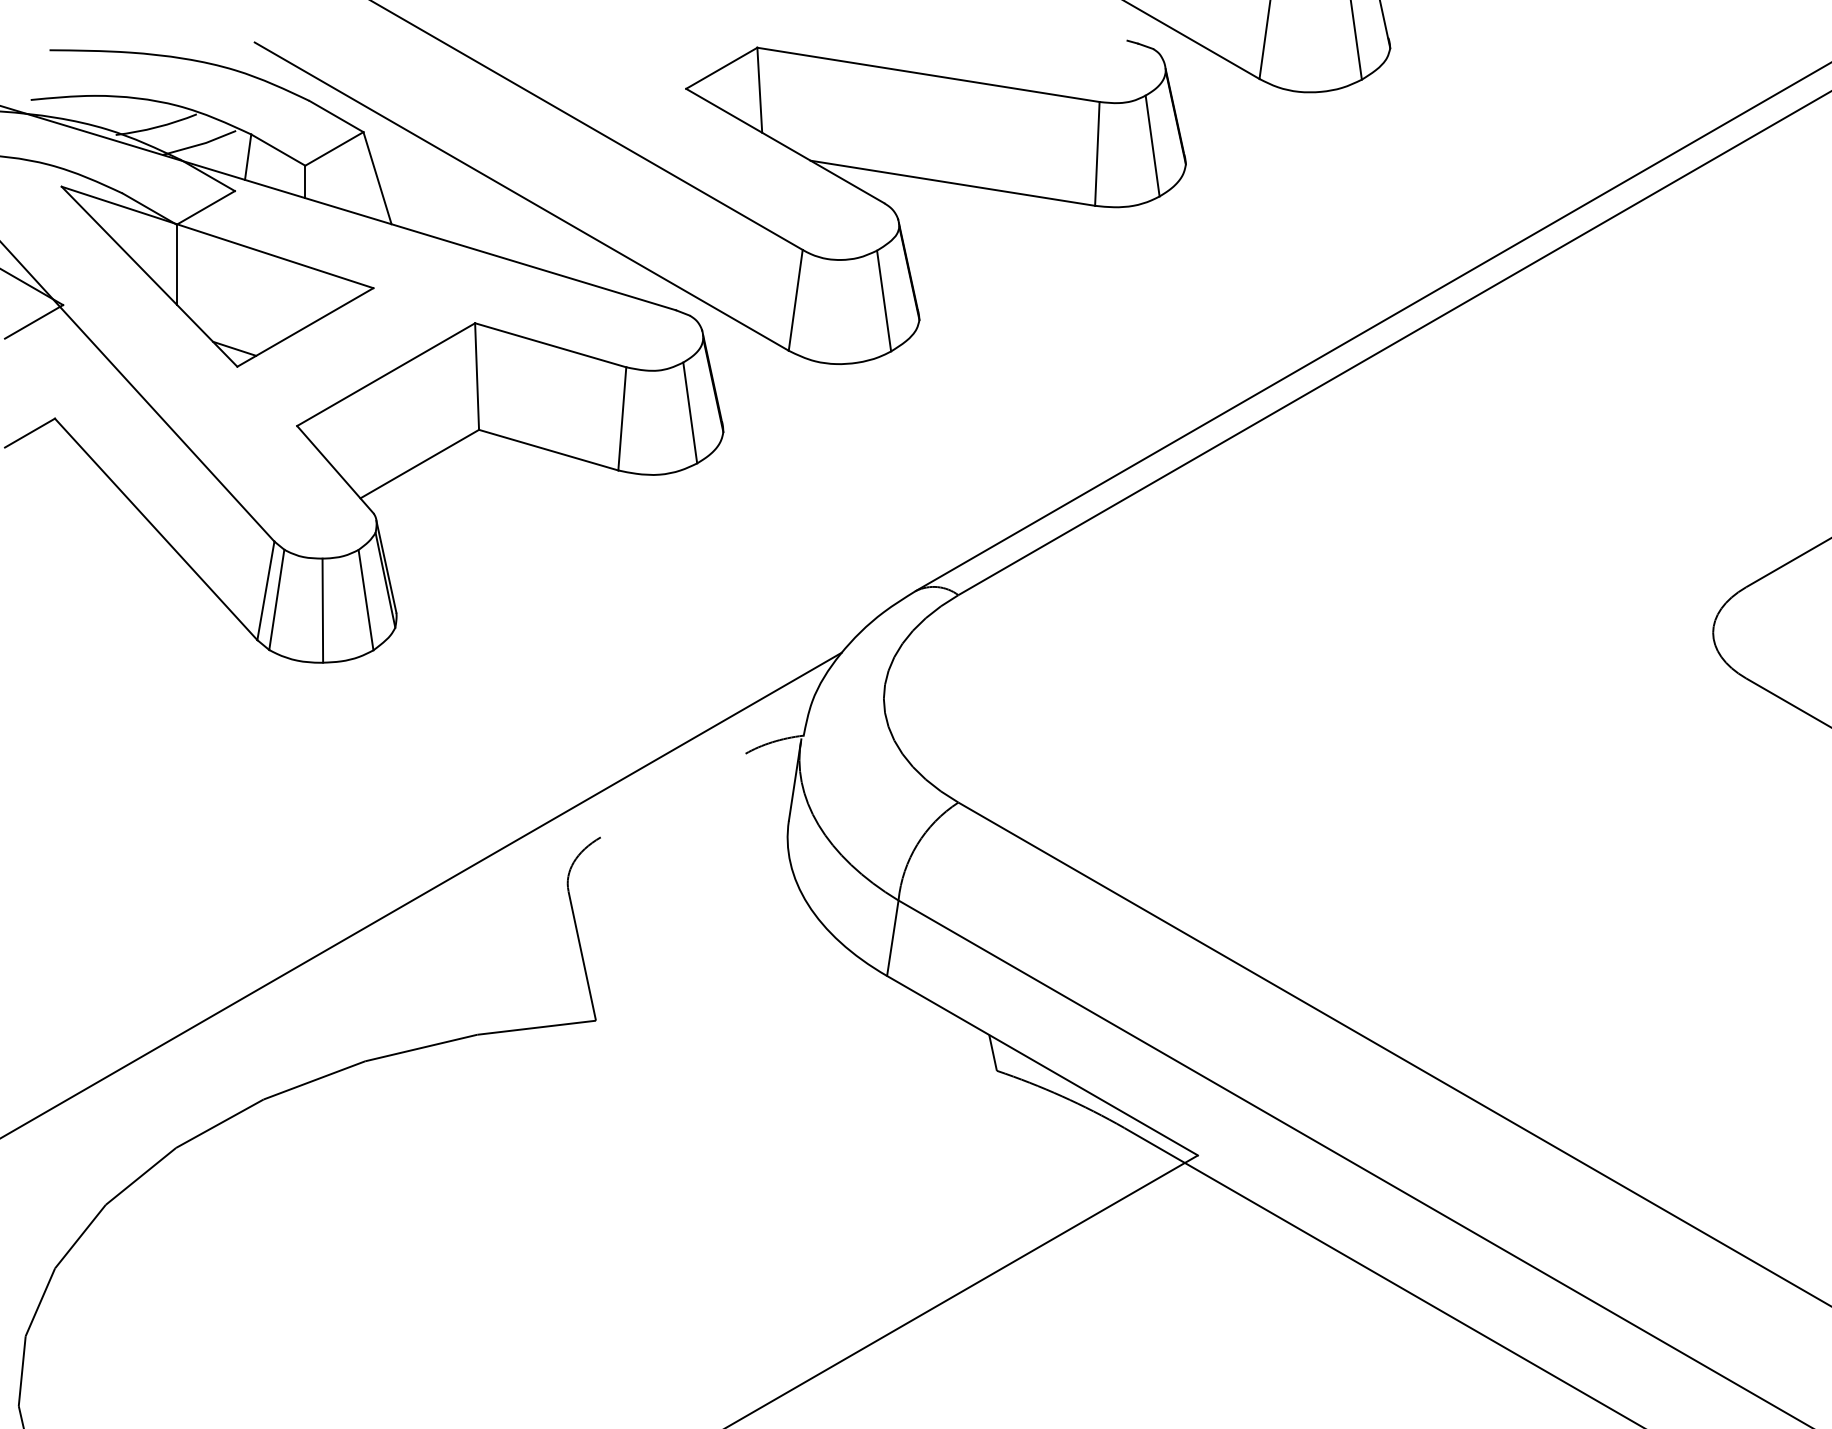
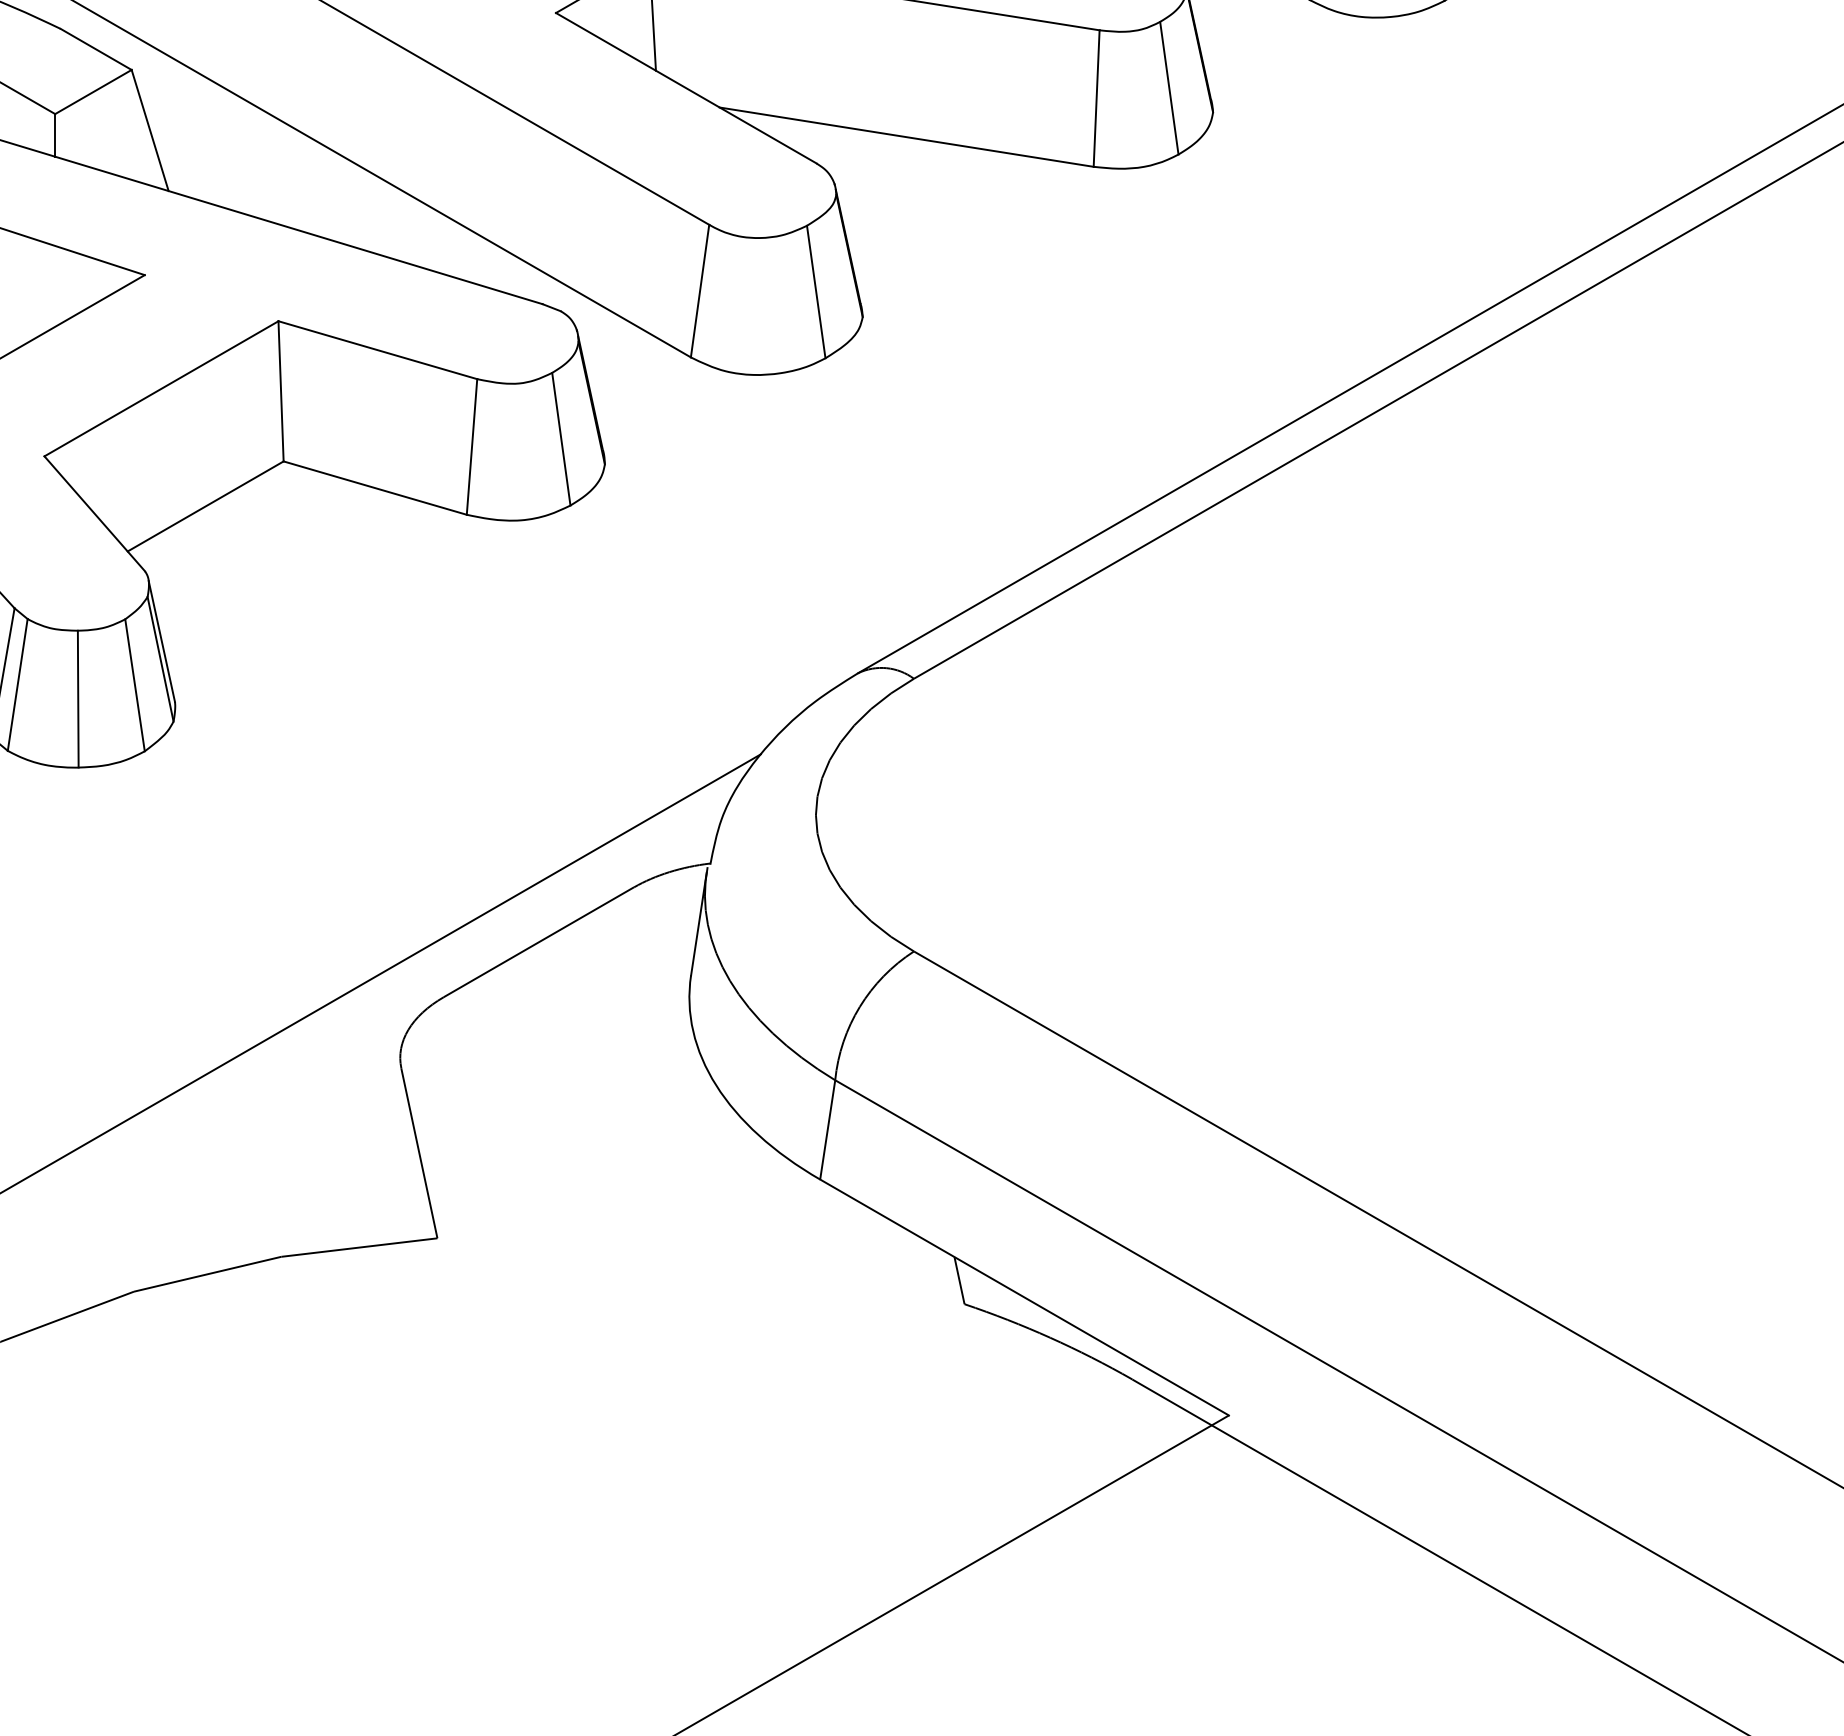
line: (672, 795) -> (538, 942), added

